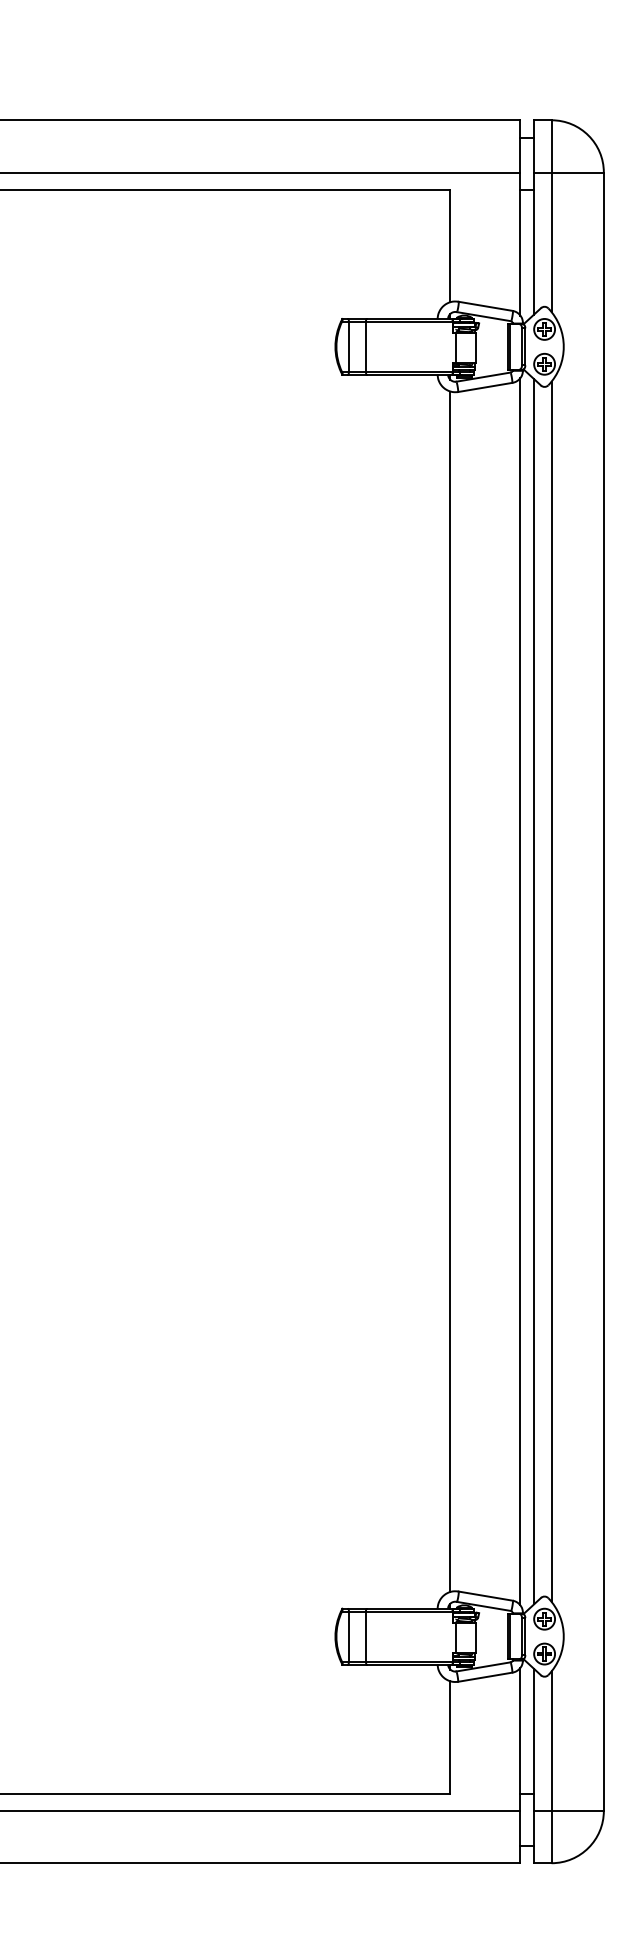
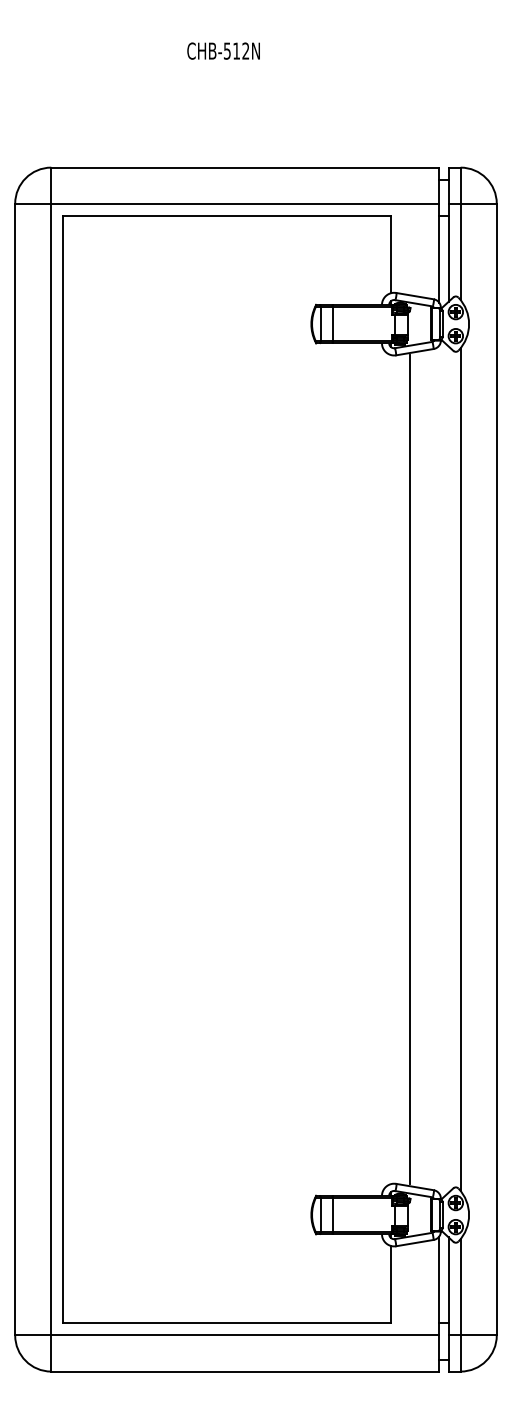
line: (449, 991) -> (409, 769), moved
line: (519, 991) -> (438, 769), removed
line: (533, 991) -> (448, 769), removed

